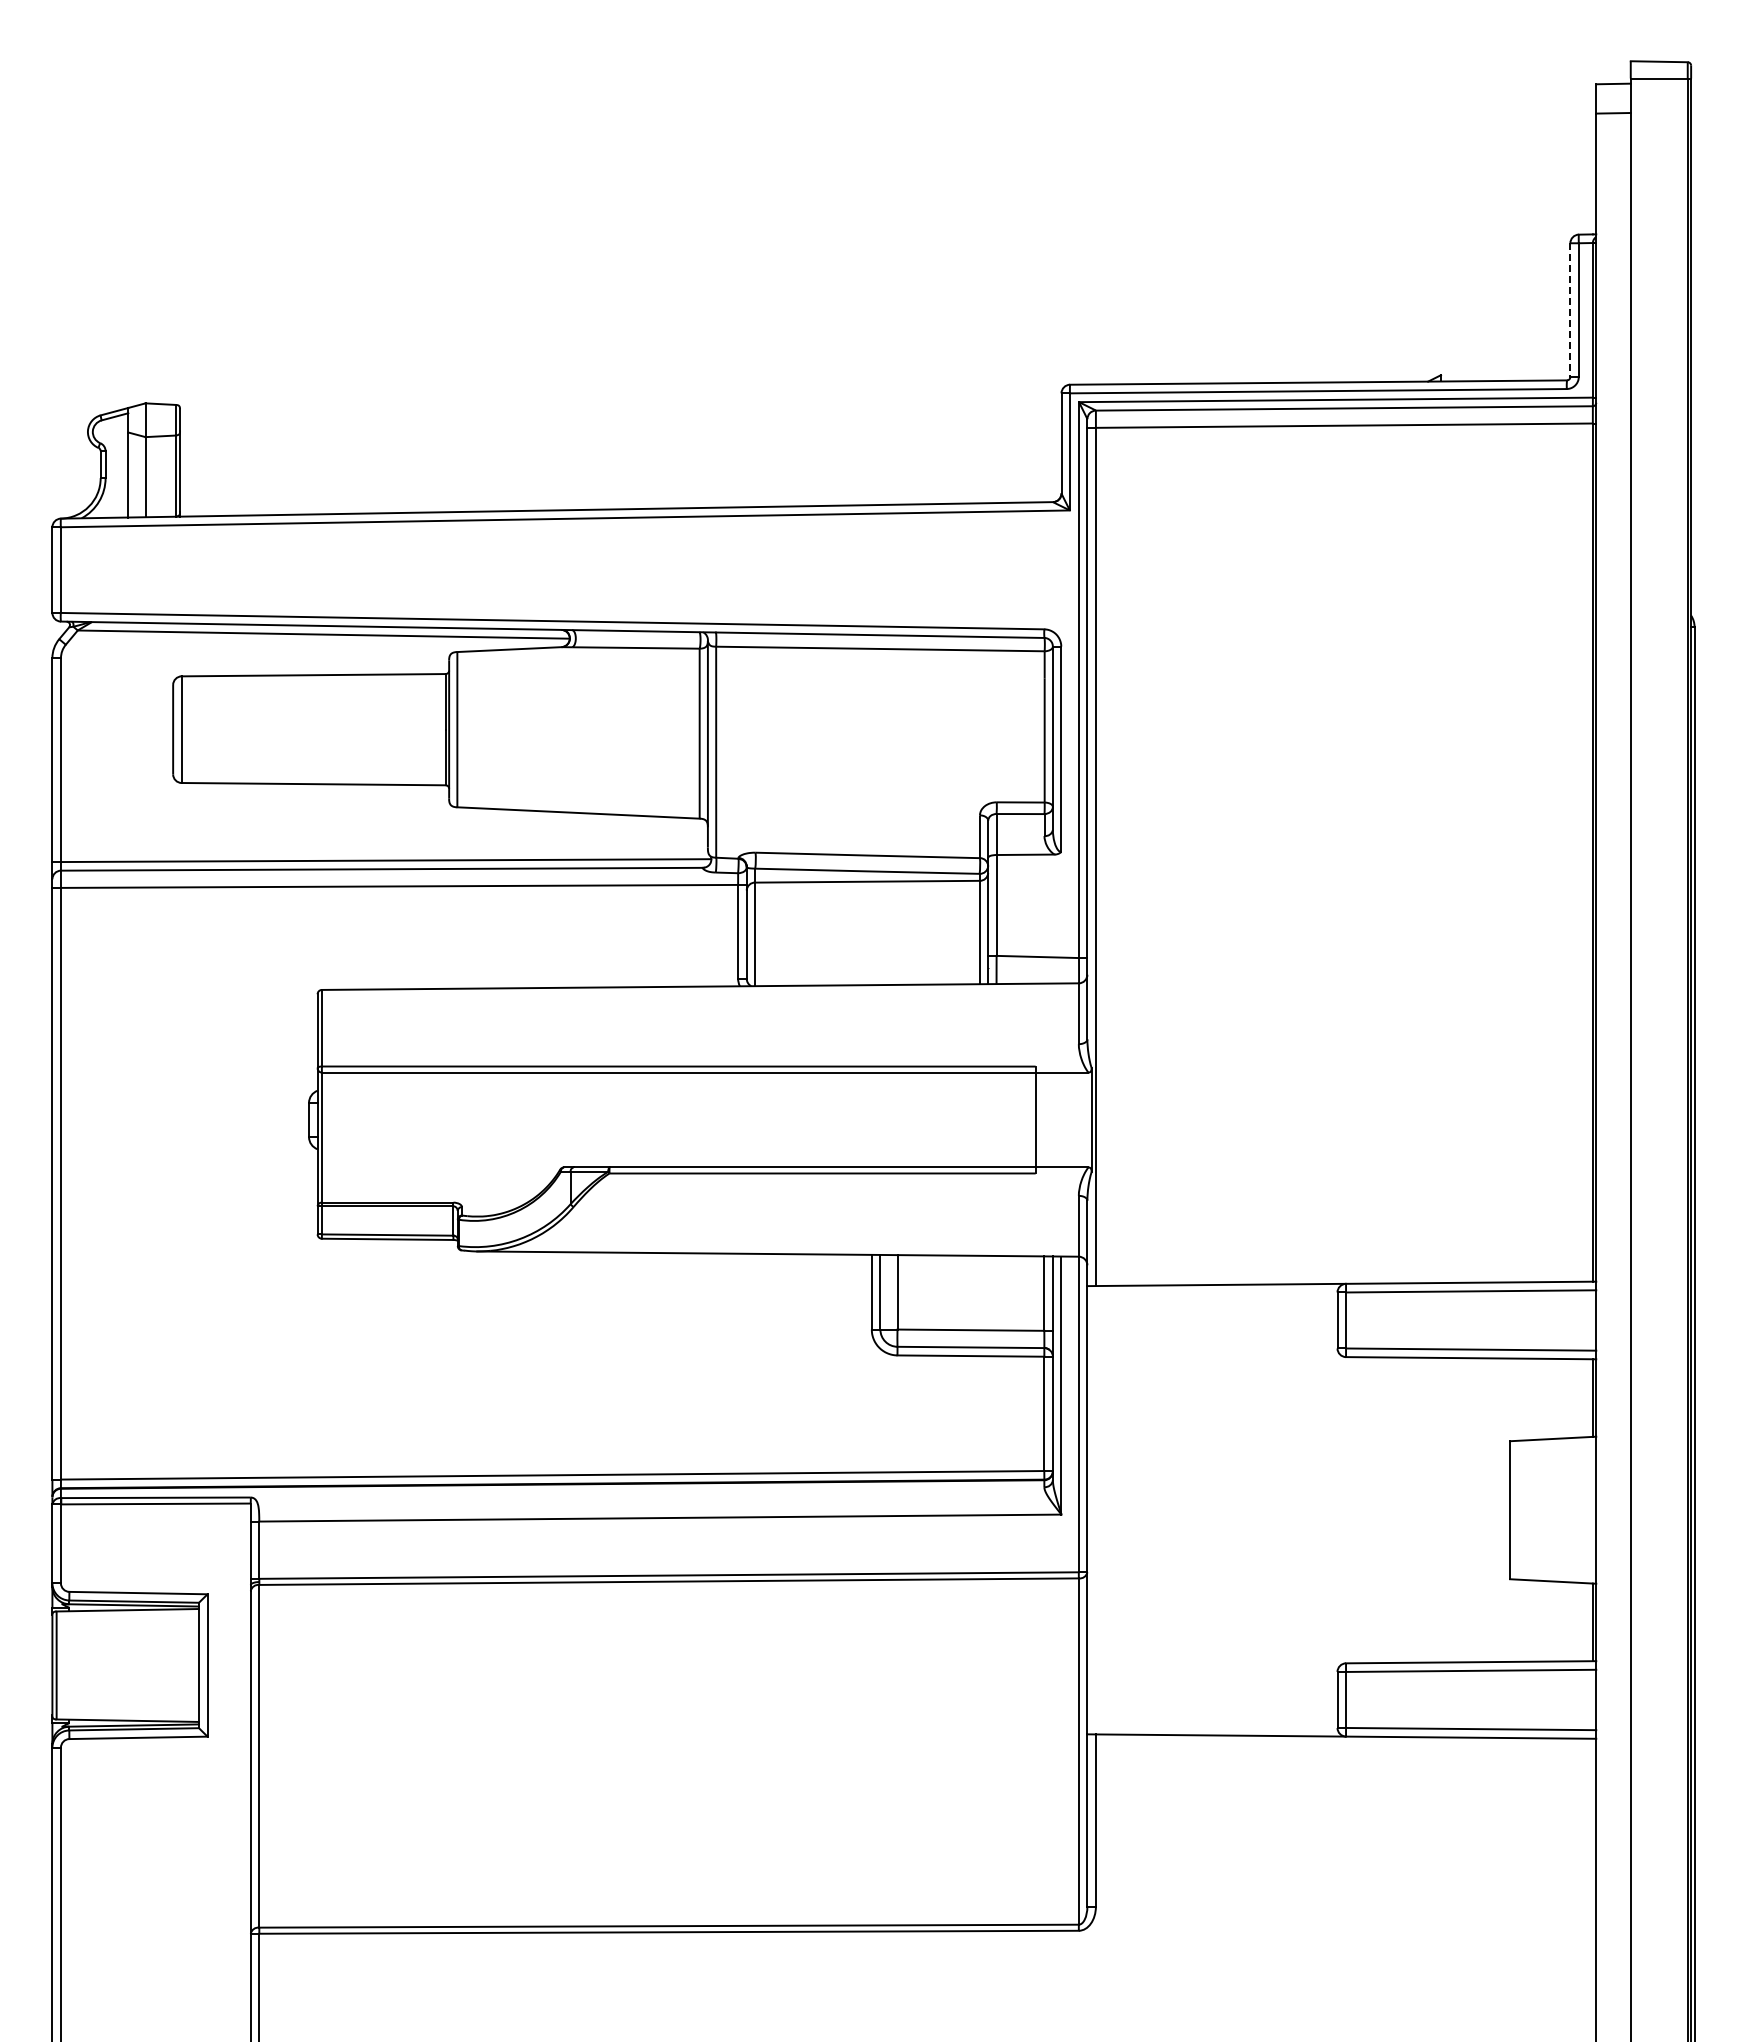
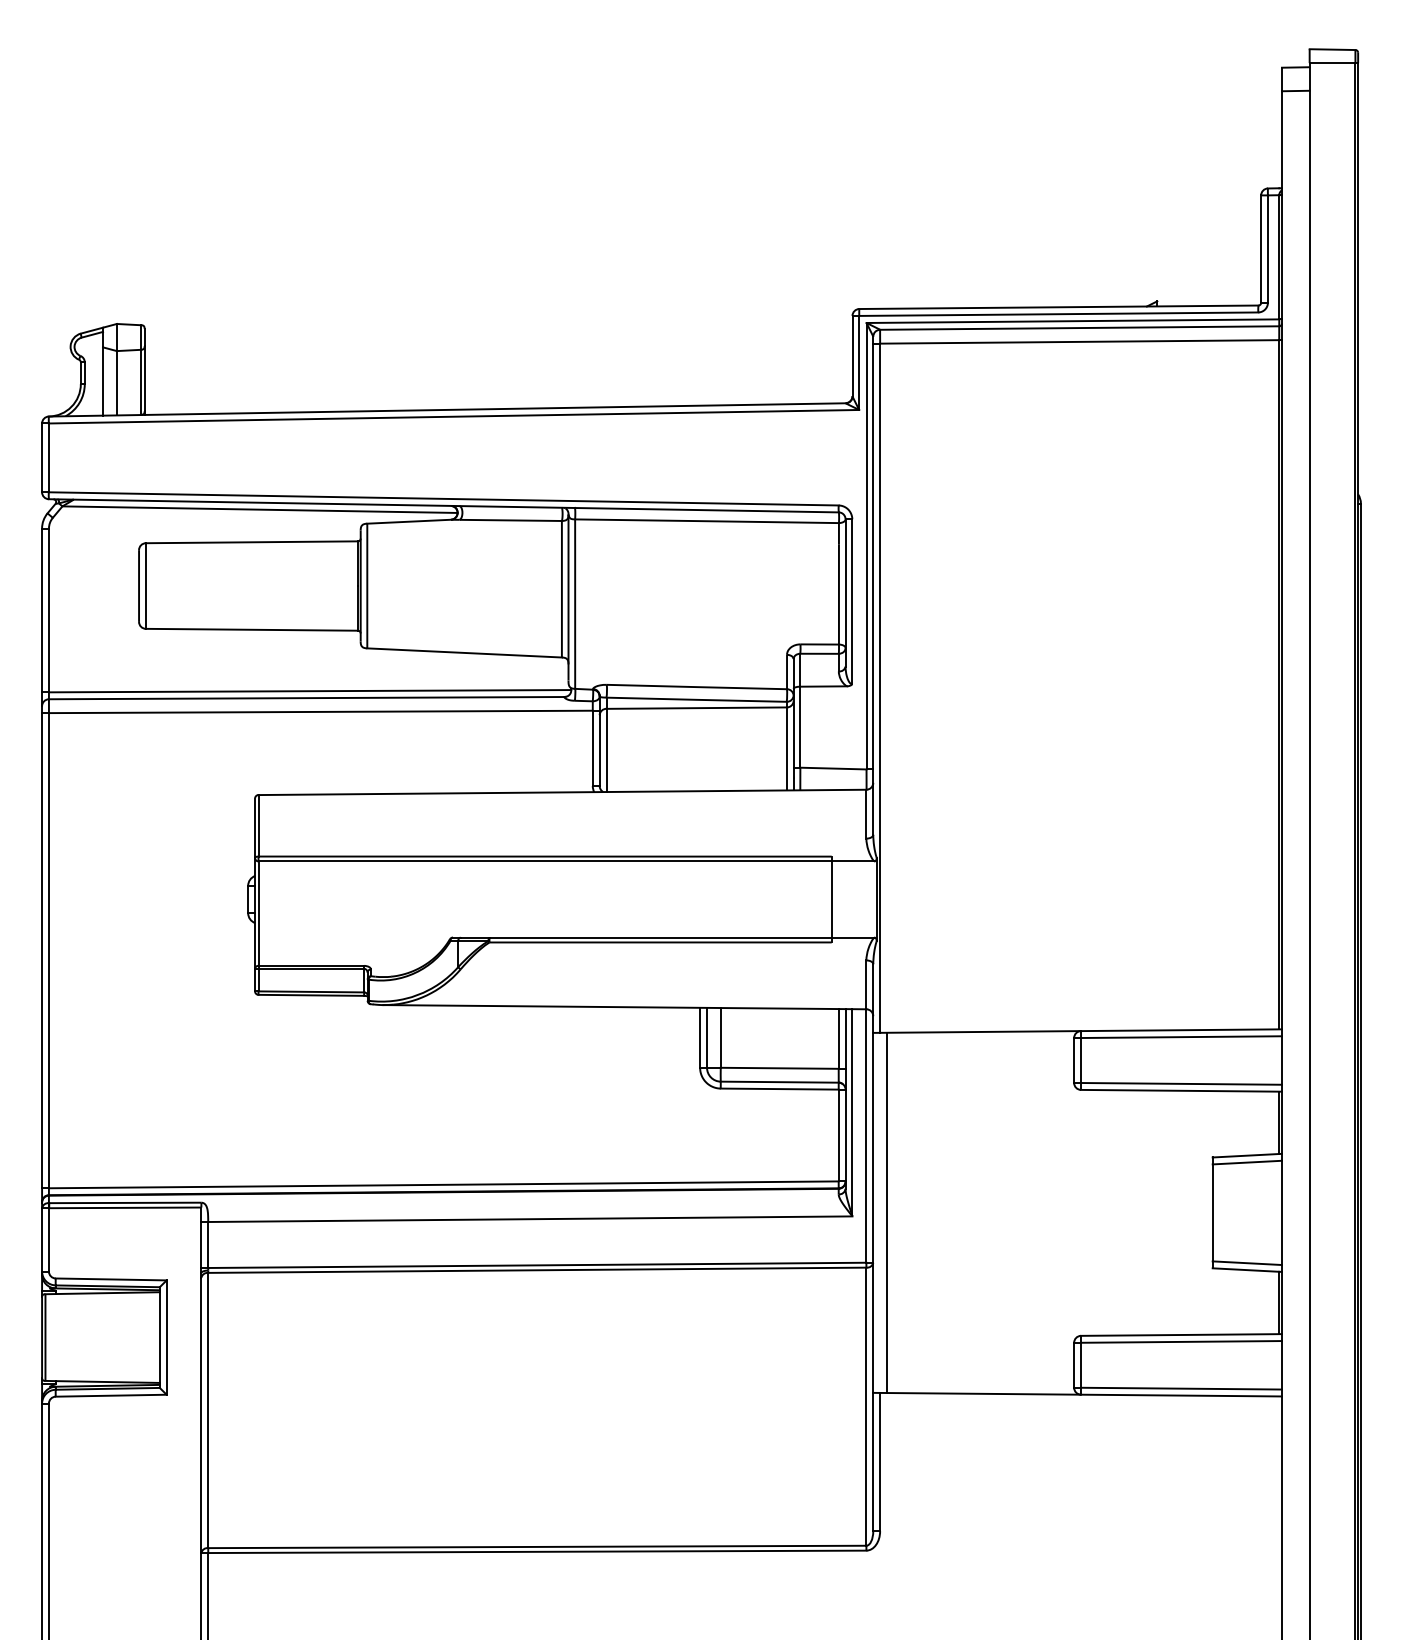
line: (1570, 310) -> (1261, 249), dashed -> solid
line: (1553, 1447) -> (1247, 1162), added
line: (1104, 1509) -> (887, 1212), added
line: (1553, 1572) -> (1247, 1262), added

